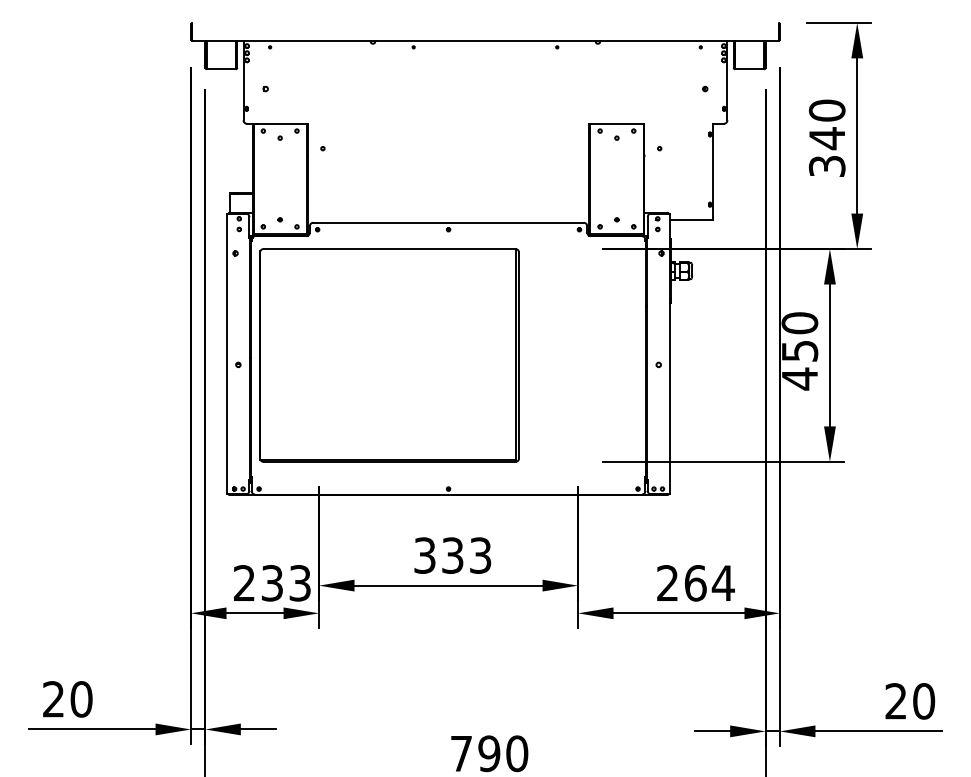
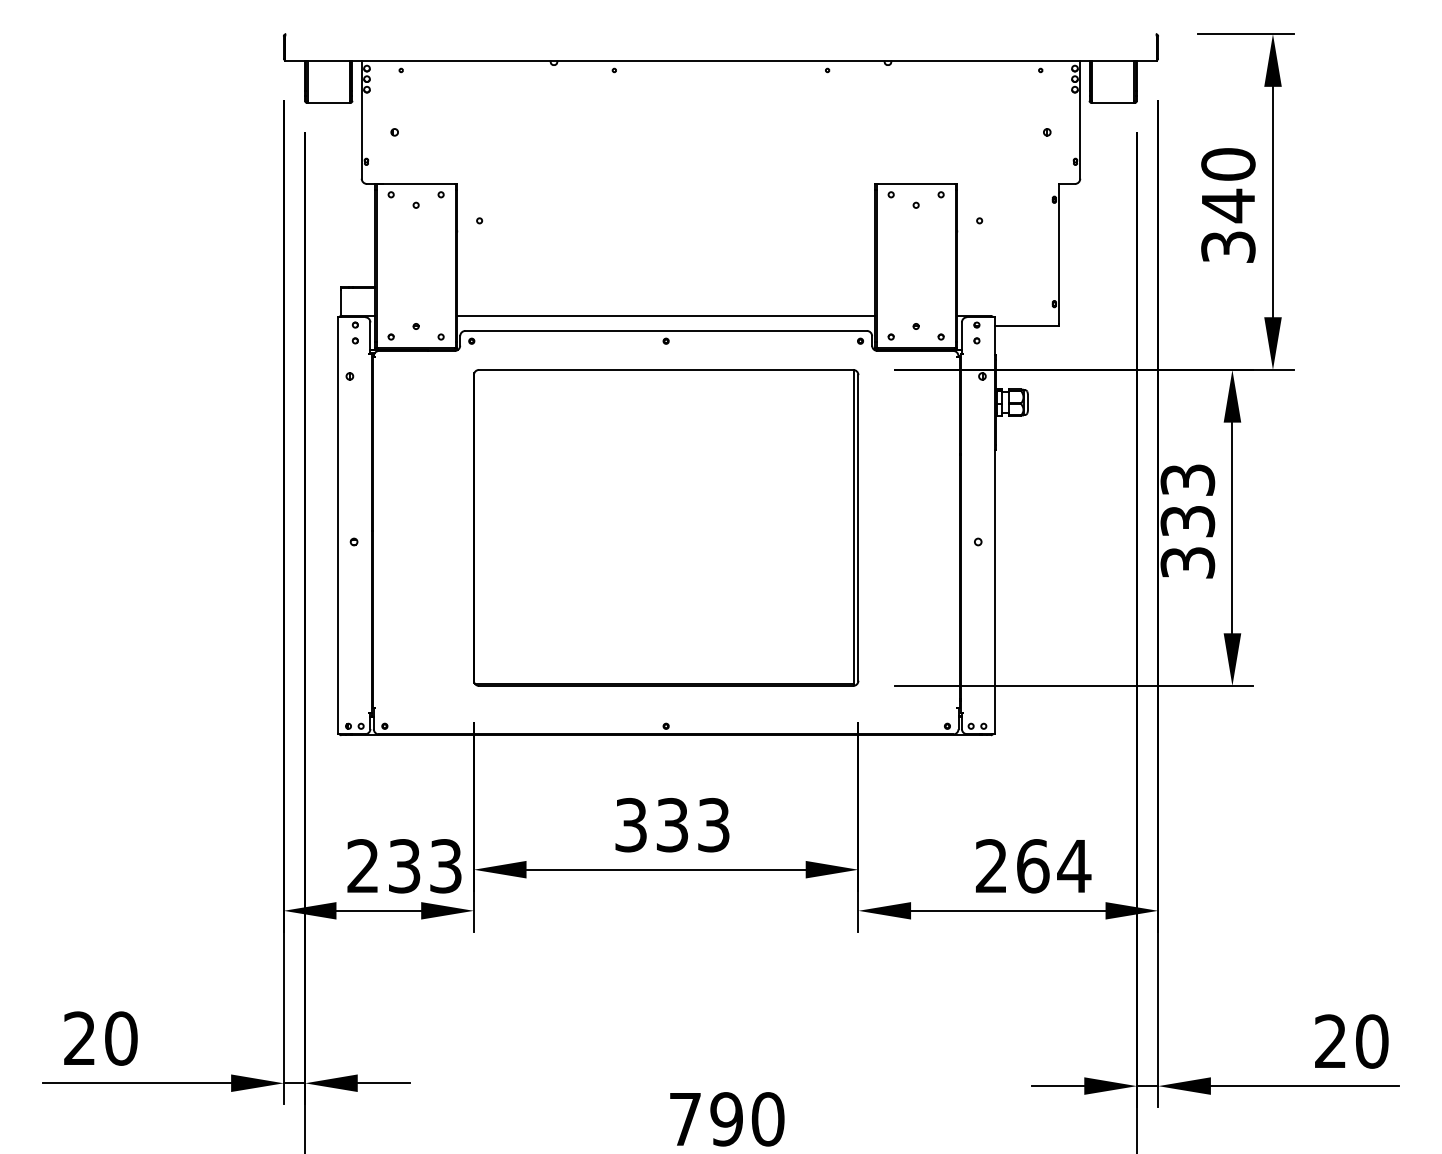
line: (448, 212) -> (666, 315), added
text: (799, 351) -> (1187, 522), 450 -> 333
part: (389, 355) -> (666, 528), moved

